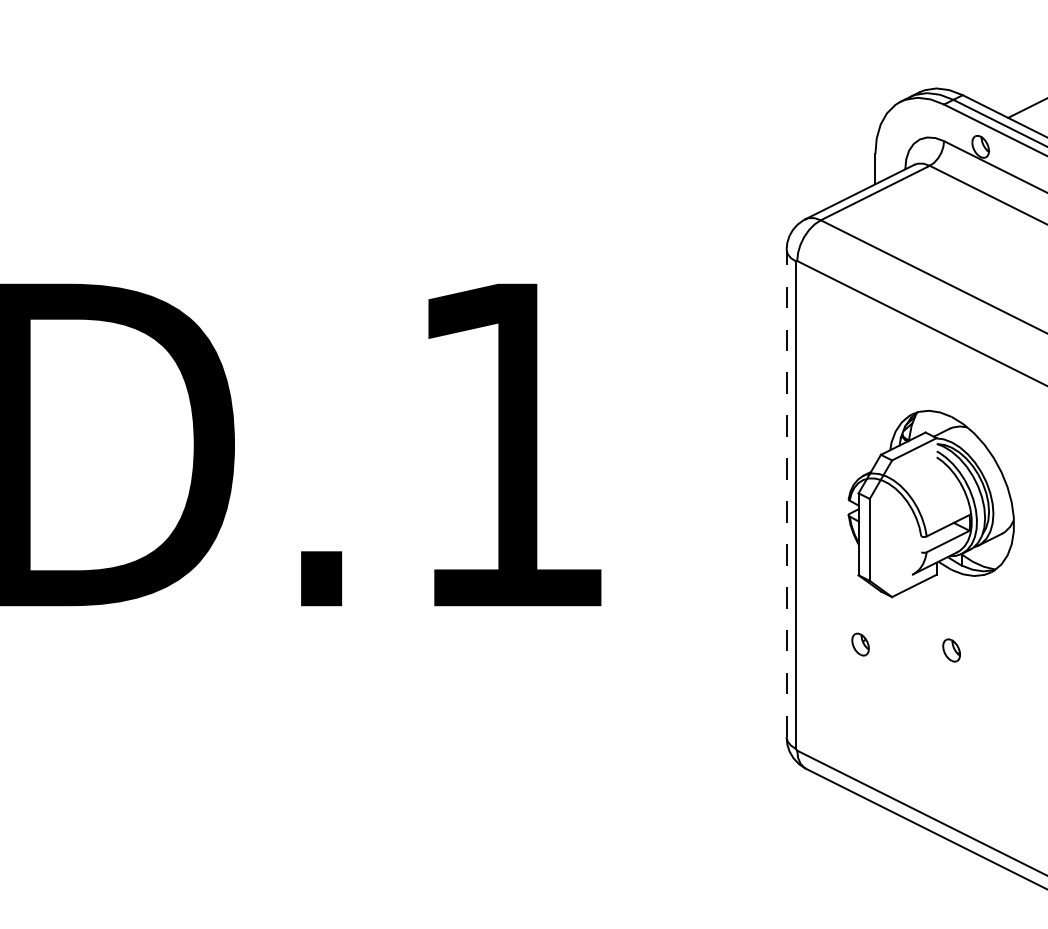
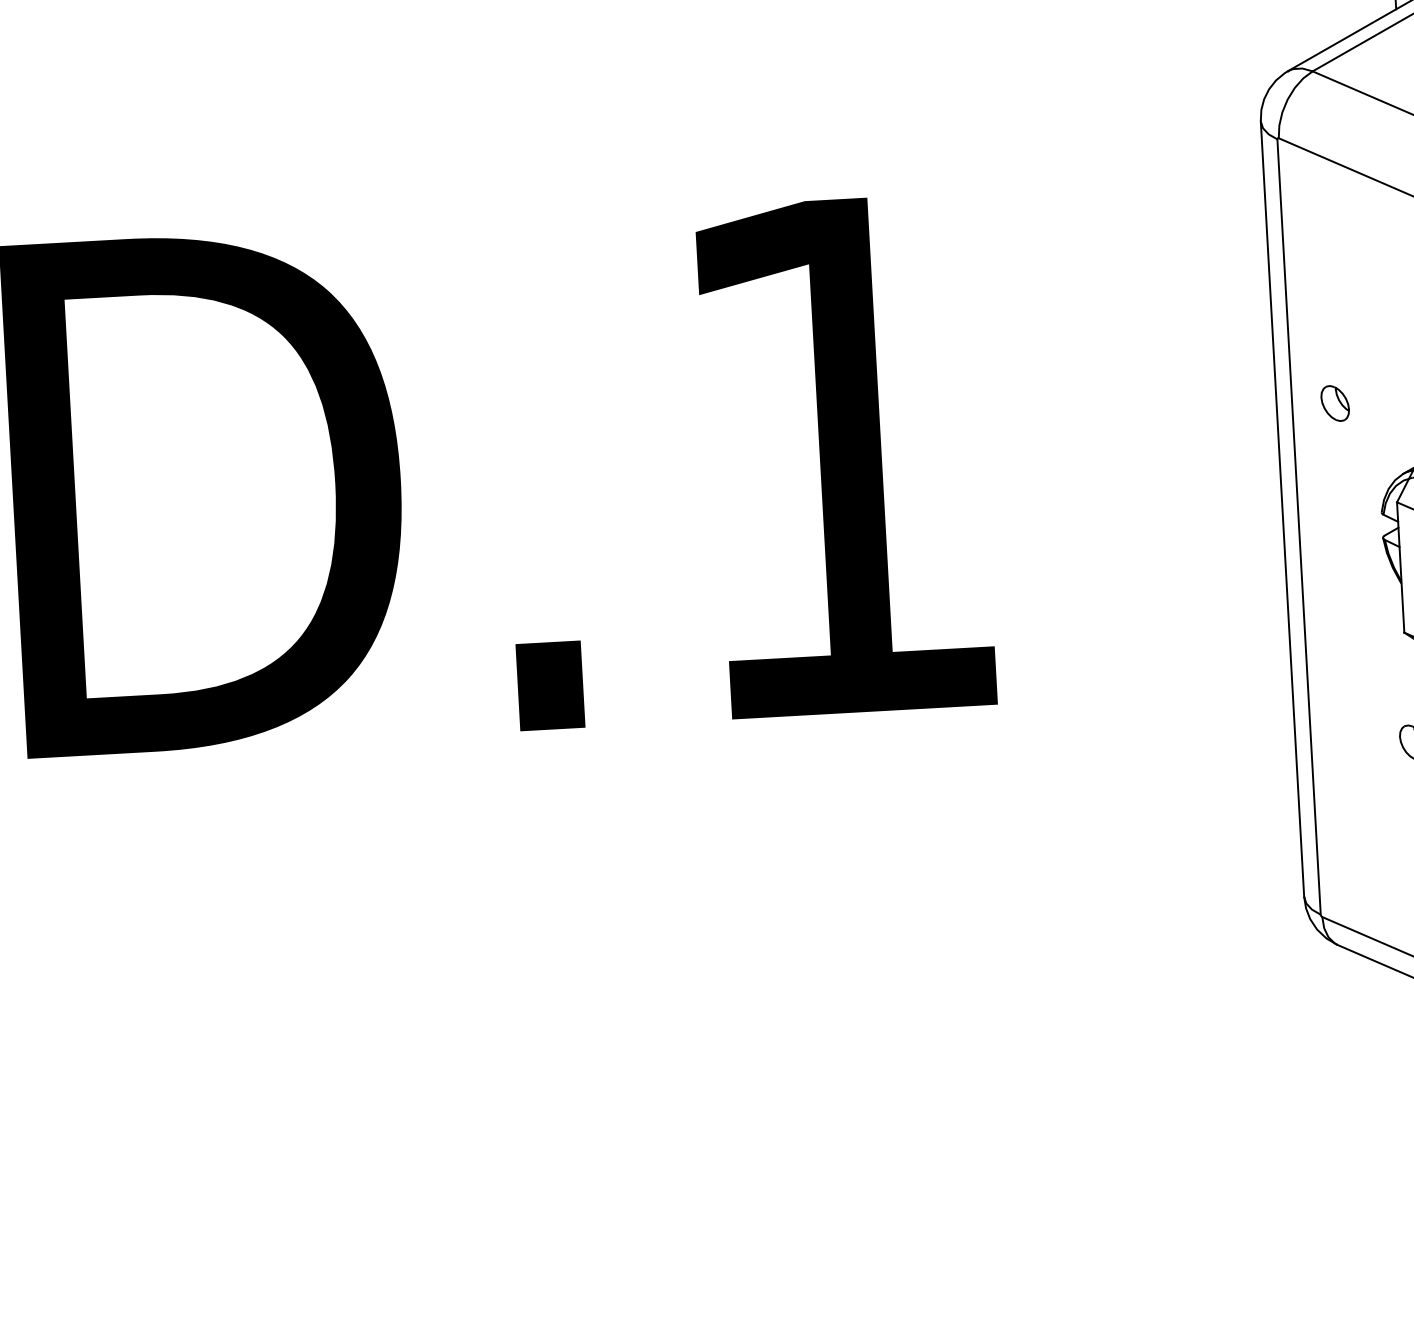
part: (823, 429) -> (1335, 403), added
line: (786, 493) -> (1282, 508), dashed -> solid

